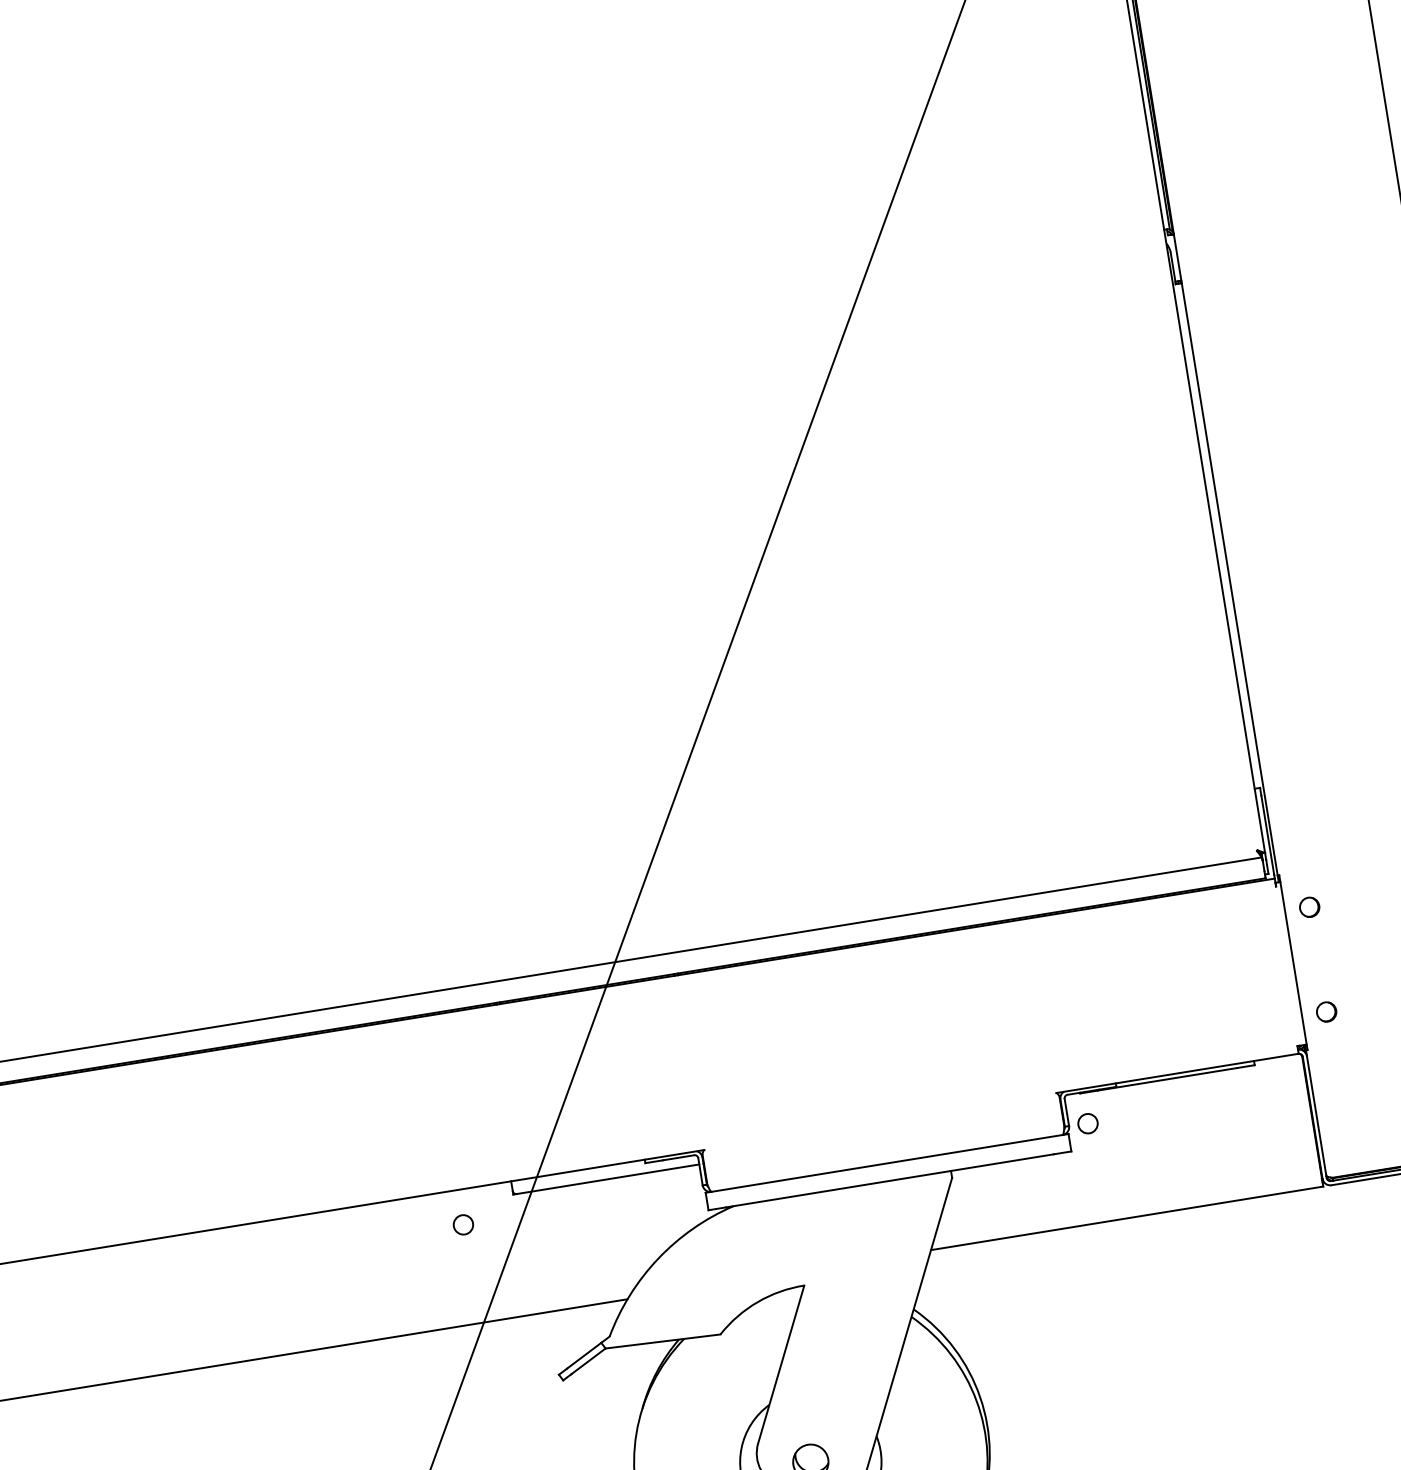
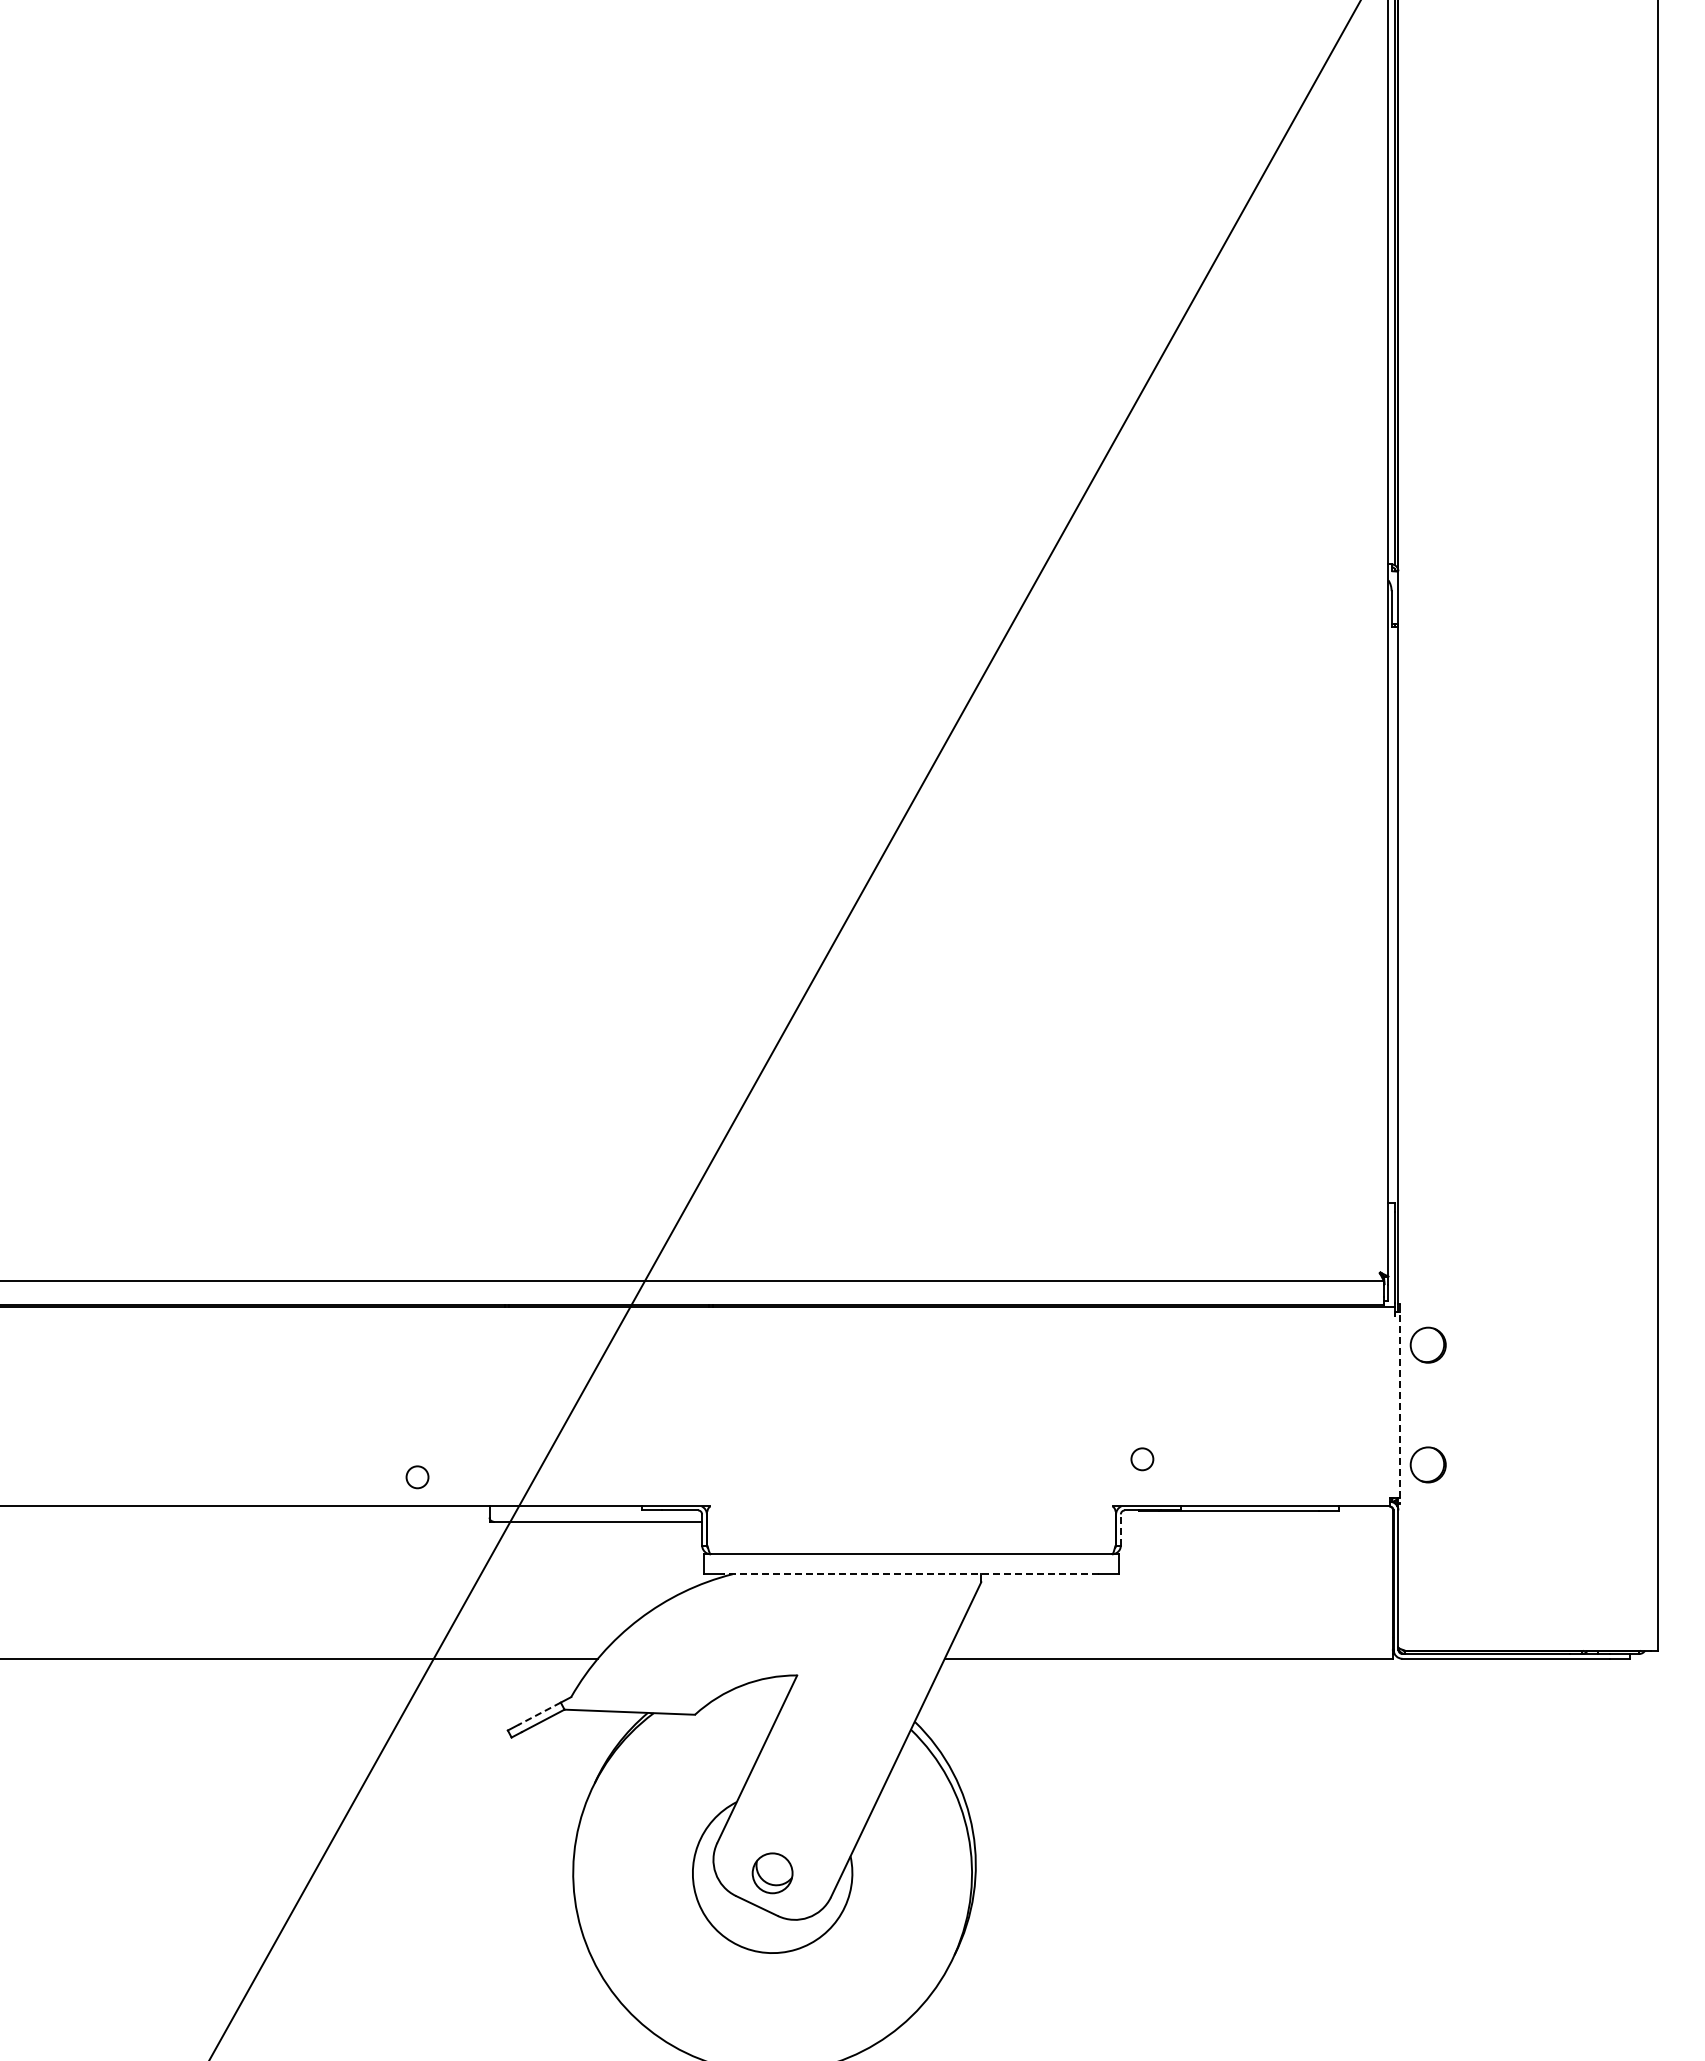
part: (1309, 907) -> (1428, 1345), size x1.6
line: (1293, 962) -> (1400, 1403), solid -> dashed
part: (1326, 1011) -> (1428, 1464), size x1.6
line: (1066, 1112) -> (1120, 1529), solid -> dashed
circle: (1088, 1123) -> (1142, 1459), moved
line: (889, 1181) -> (911, 1574), solid -> dashed
circle: (463, 1225) -> (417, 1477), moved
line: (584, 1356) -> (539, 1714), solid -> dashed

